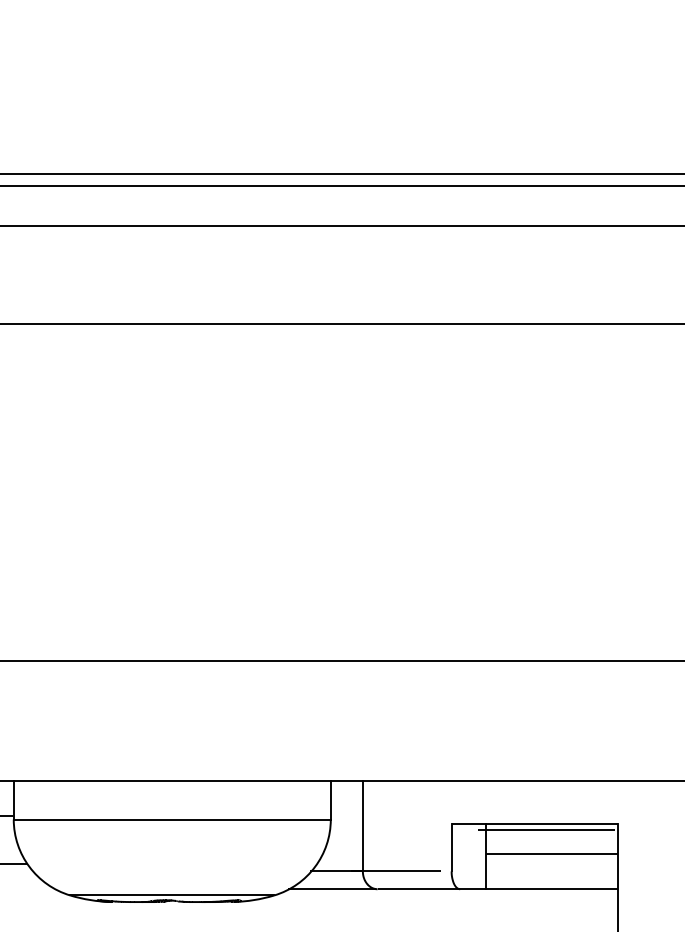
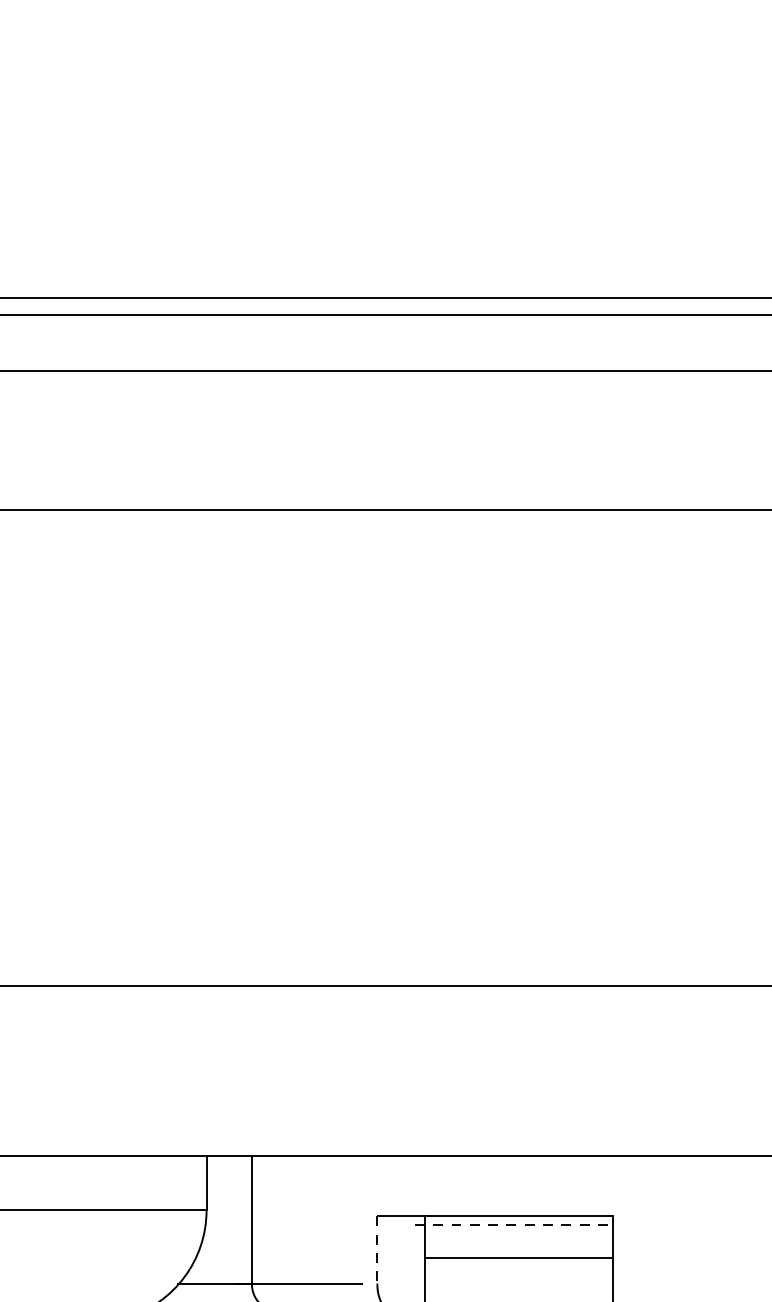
line: (546, 829) -> (511, 1224), solid -> dashed
line: (451, 847) -> (377, 1249), solid -> dashed

